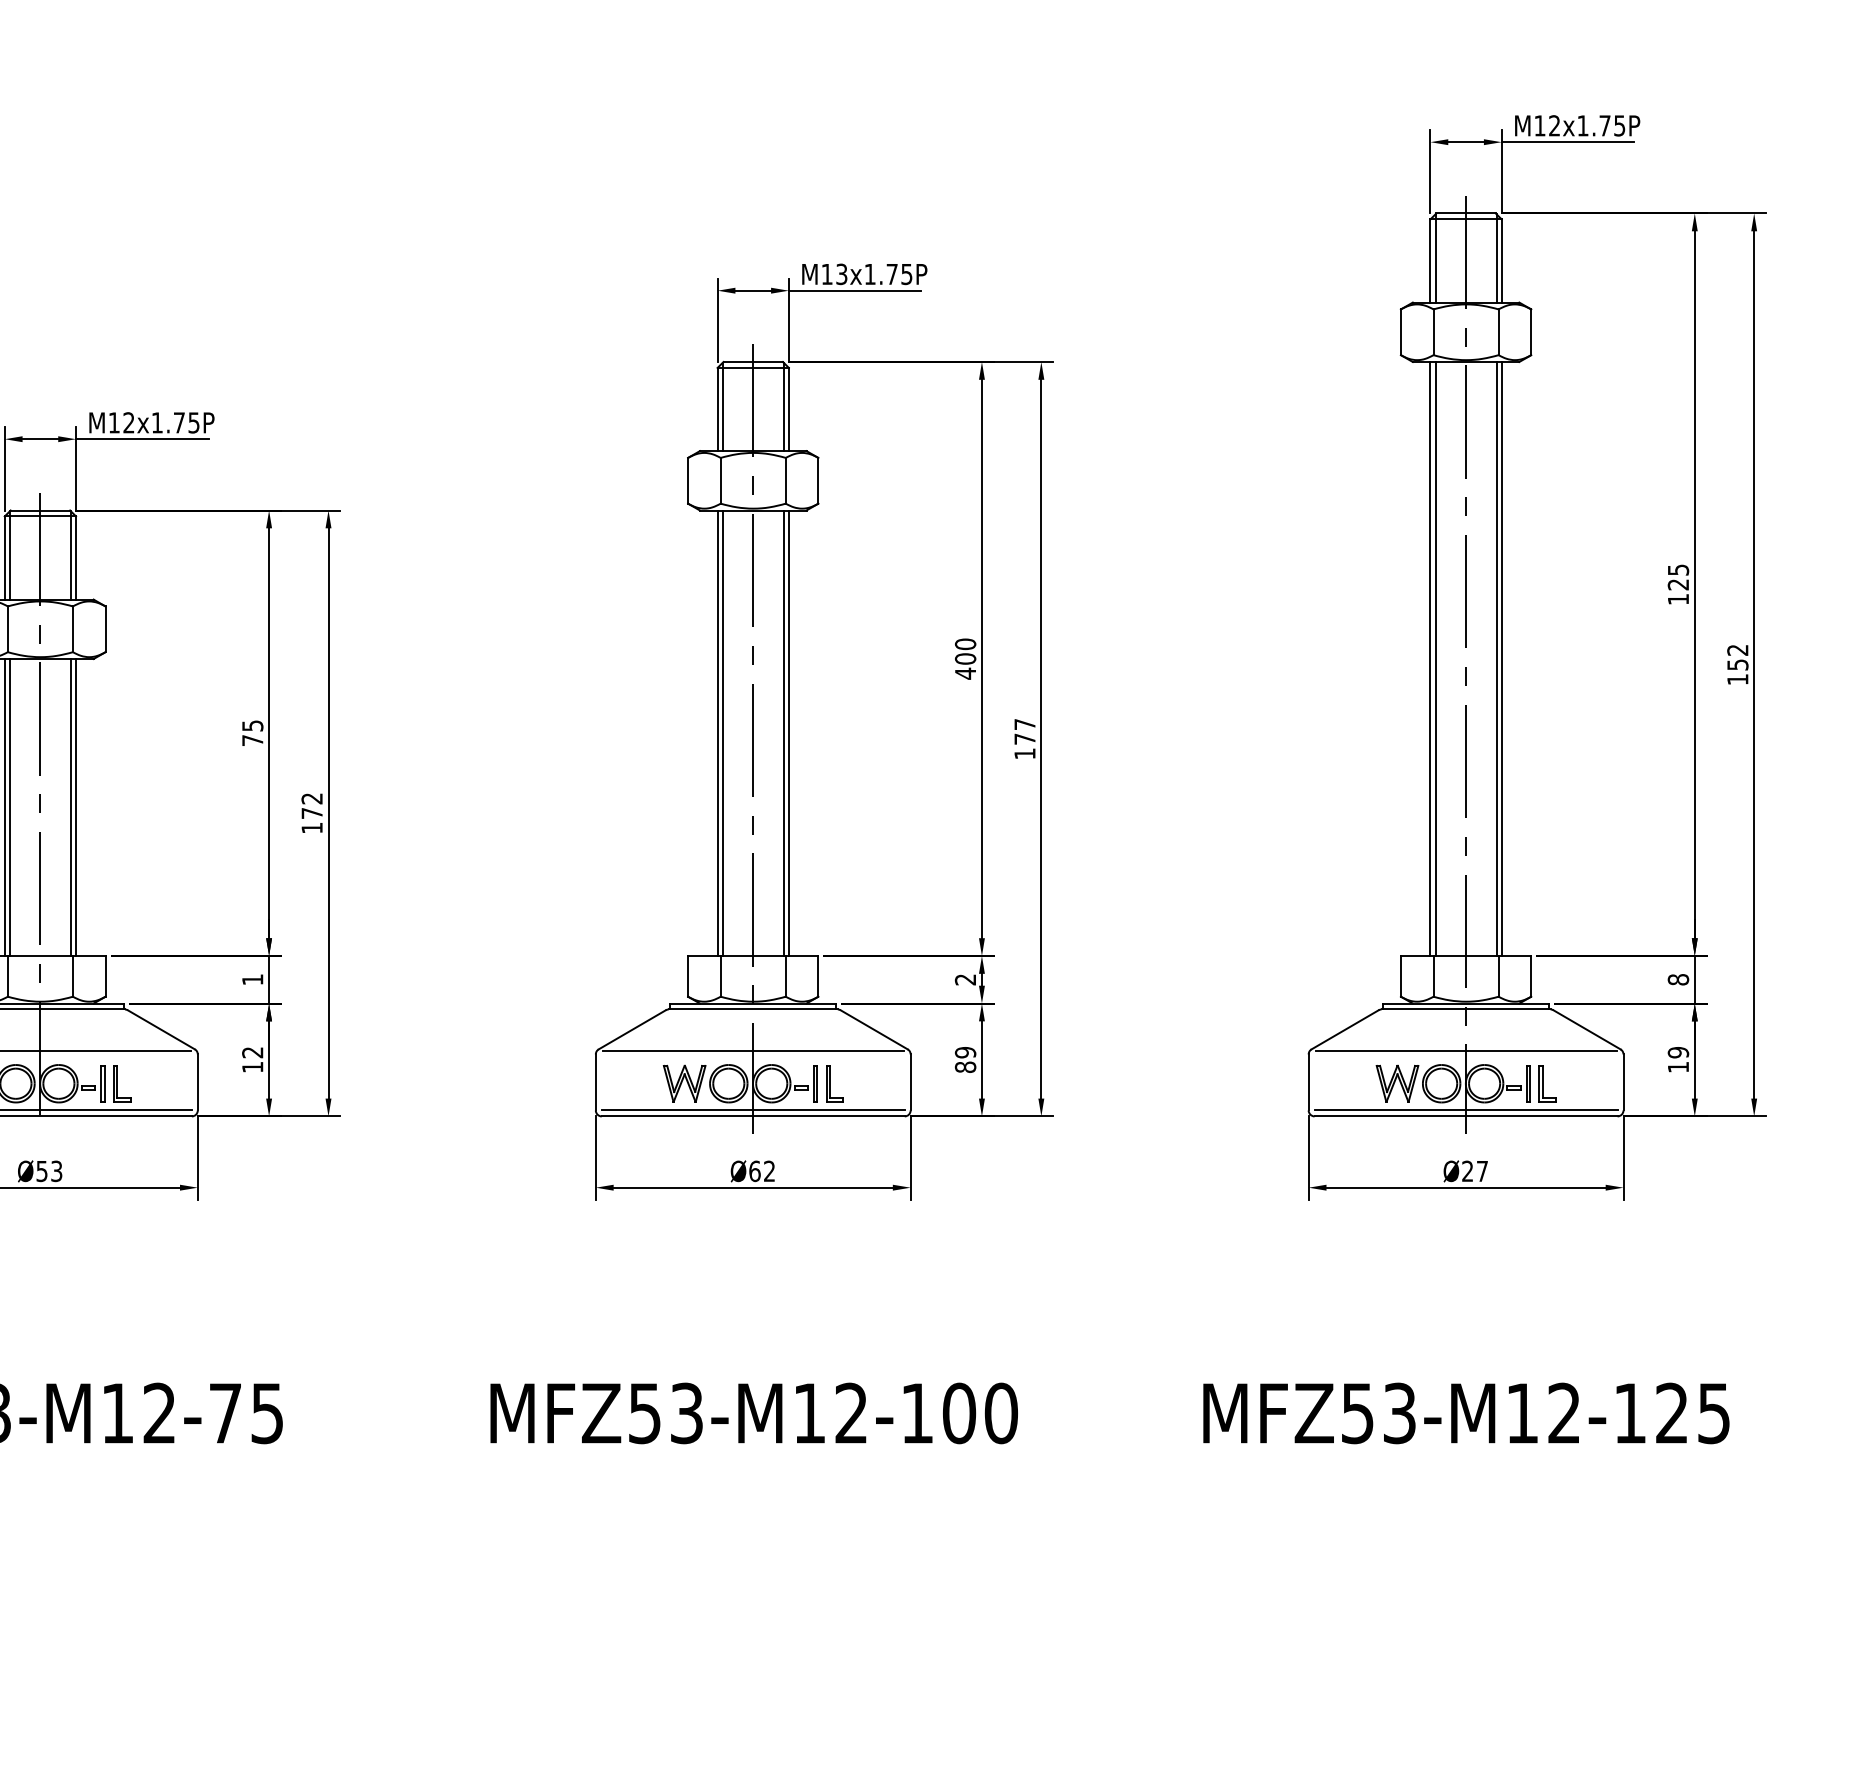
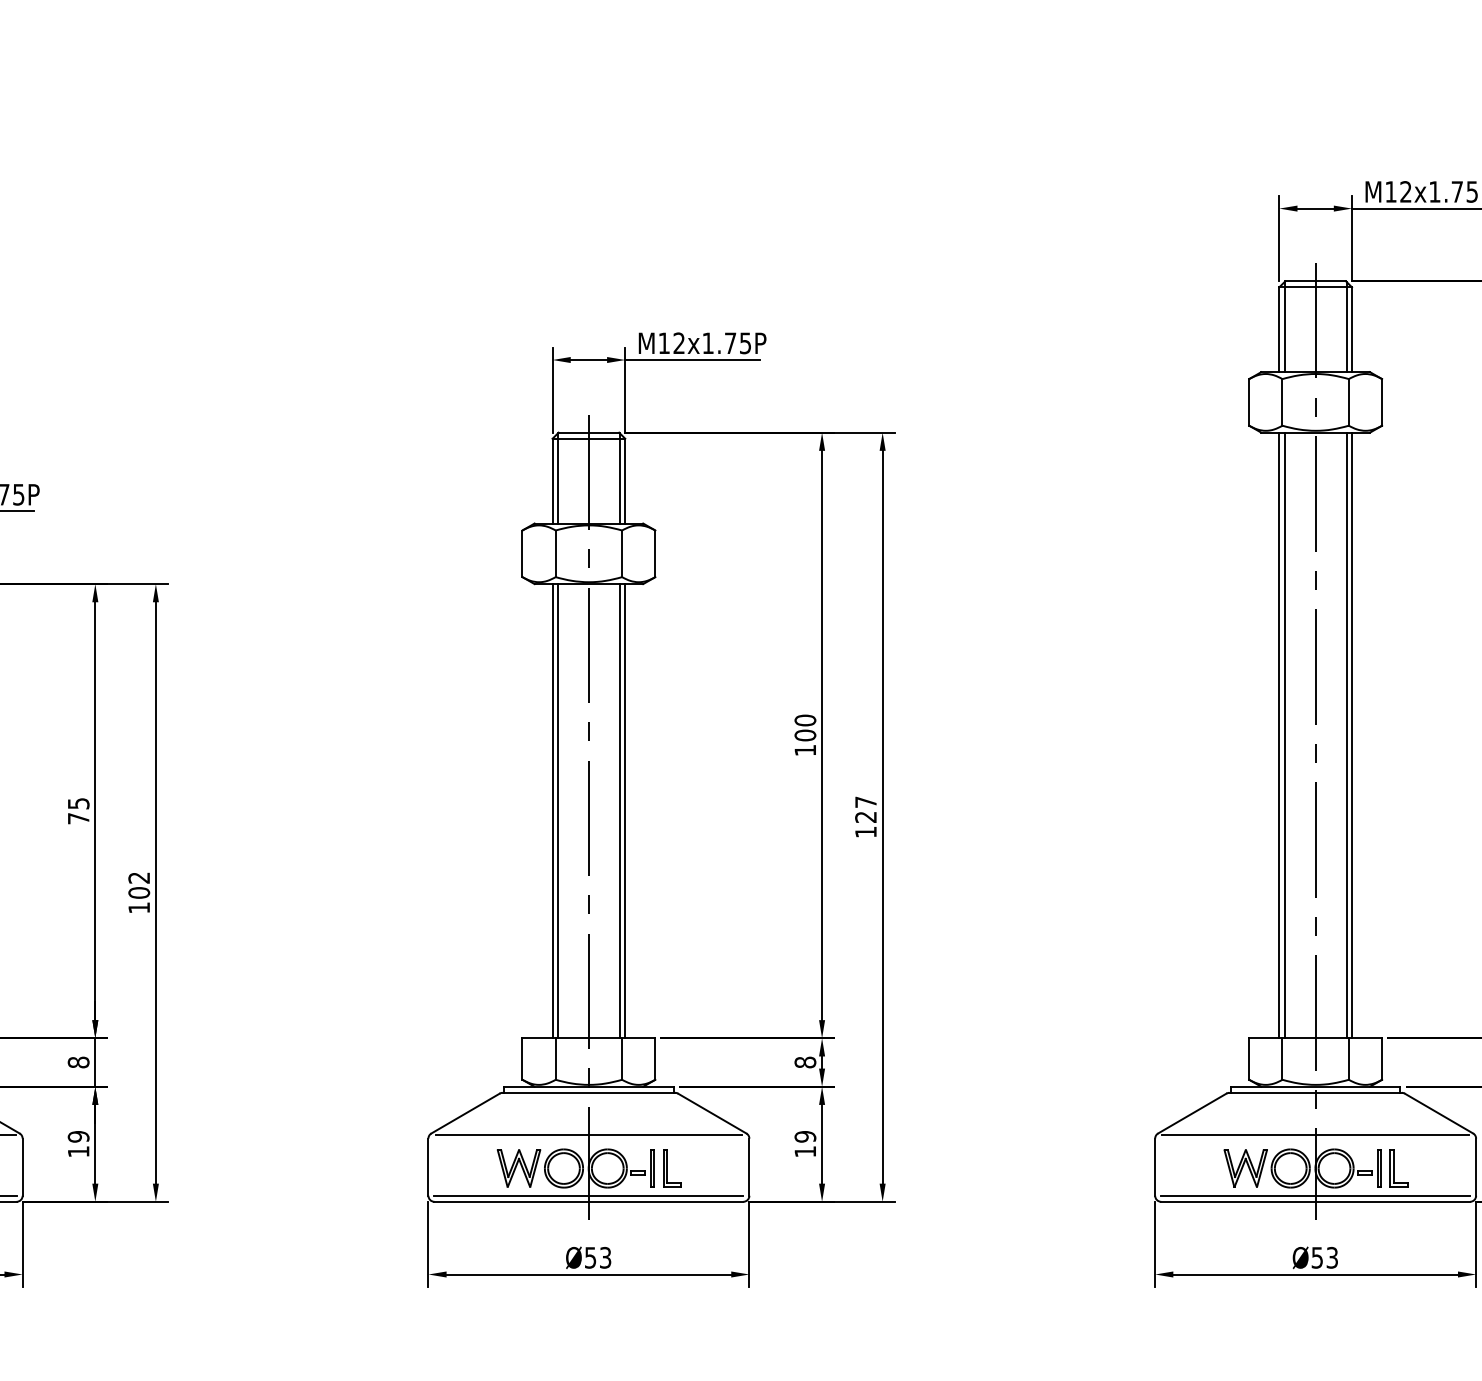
text: (841, 274) -> (678, 343), M13x1.75P -> M12x1.75P
text: (965, 673) -> (805, 750), 400 -> 100
text: (1024, 738) -> (865, 816), 177 -> 127
text: (311, 813) -> (138, 893), 172 -> 102
text: (252, 979) -> (78, 1062), 1 -> 8
text: (965, 979) -> (805, 1062), 2 -> 8
text: (252, 1052) -> (78, 1136), 12 -> 19
text: (965, 1066) -> (805, 1150), 89 -> 19
text: (762, 1171) -> (598, 1257), Ø62 -> Ø53
text: (1474, 1171) -> (1324, 1257), Ø27 -> Ø53

